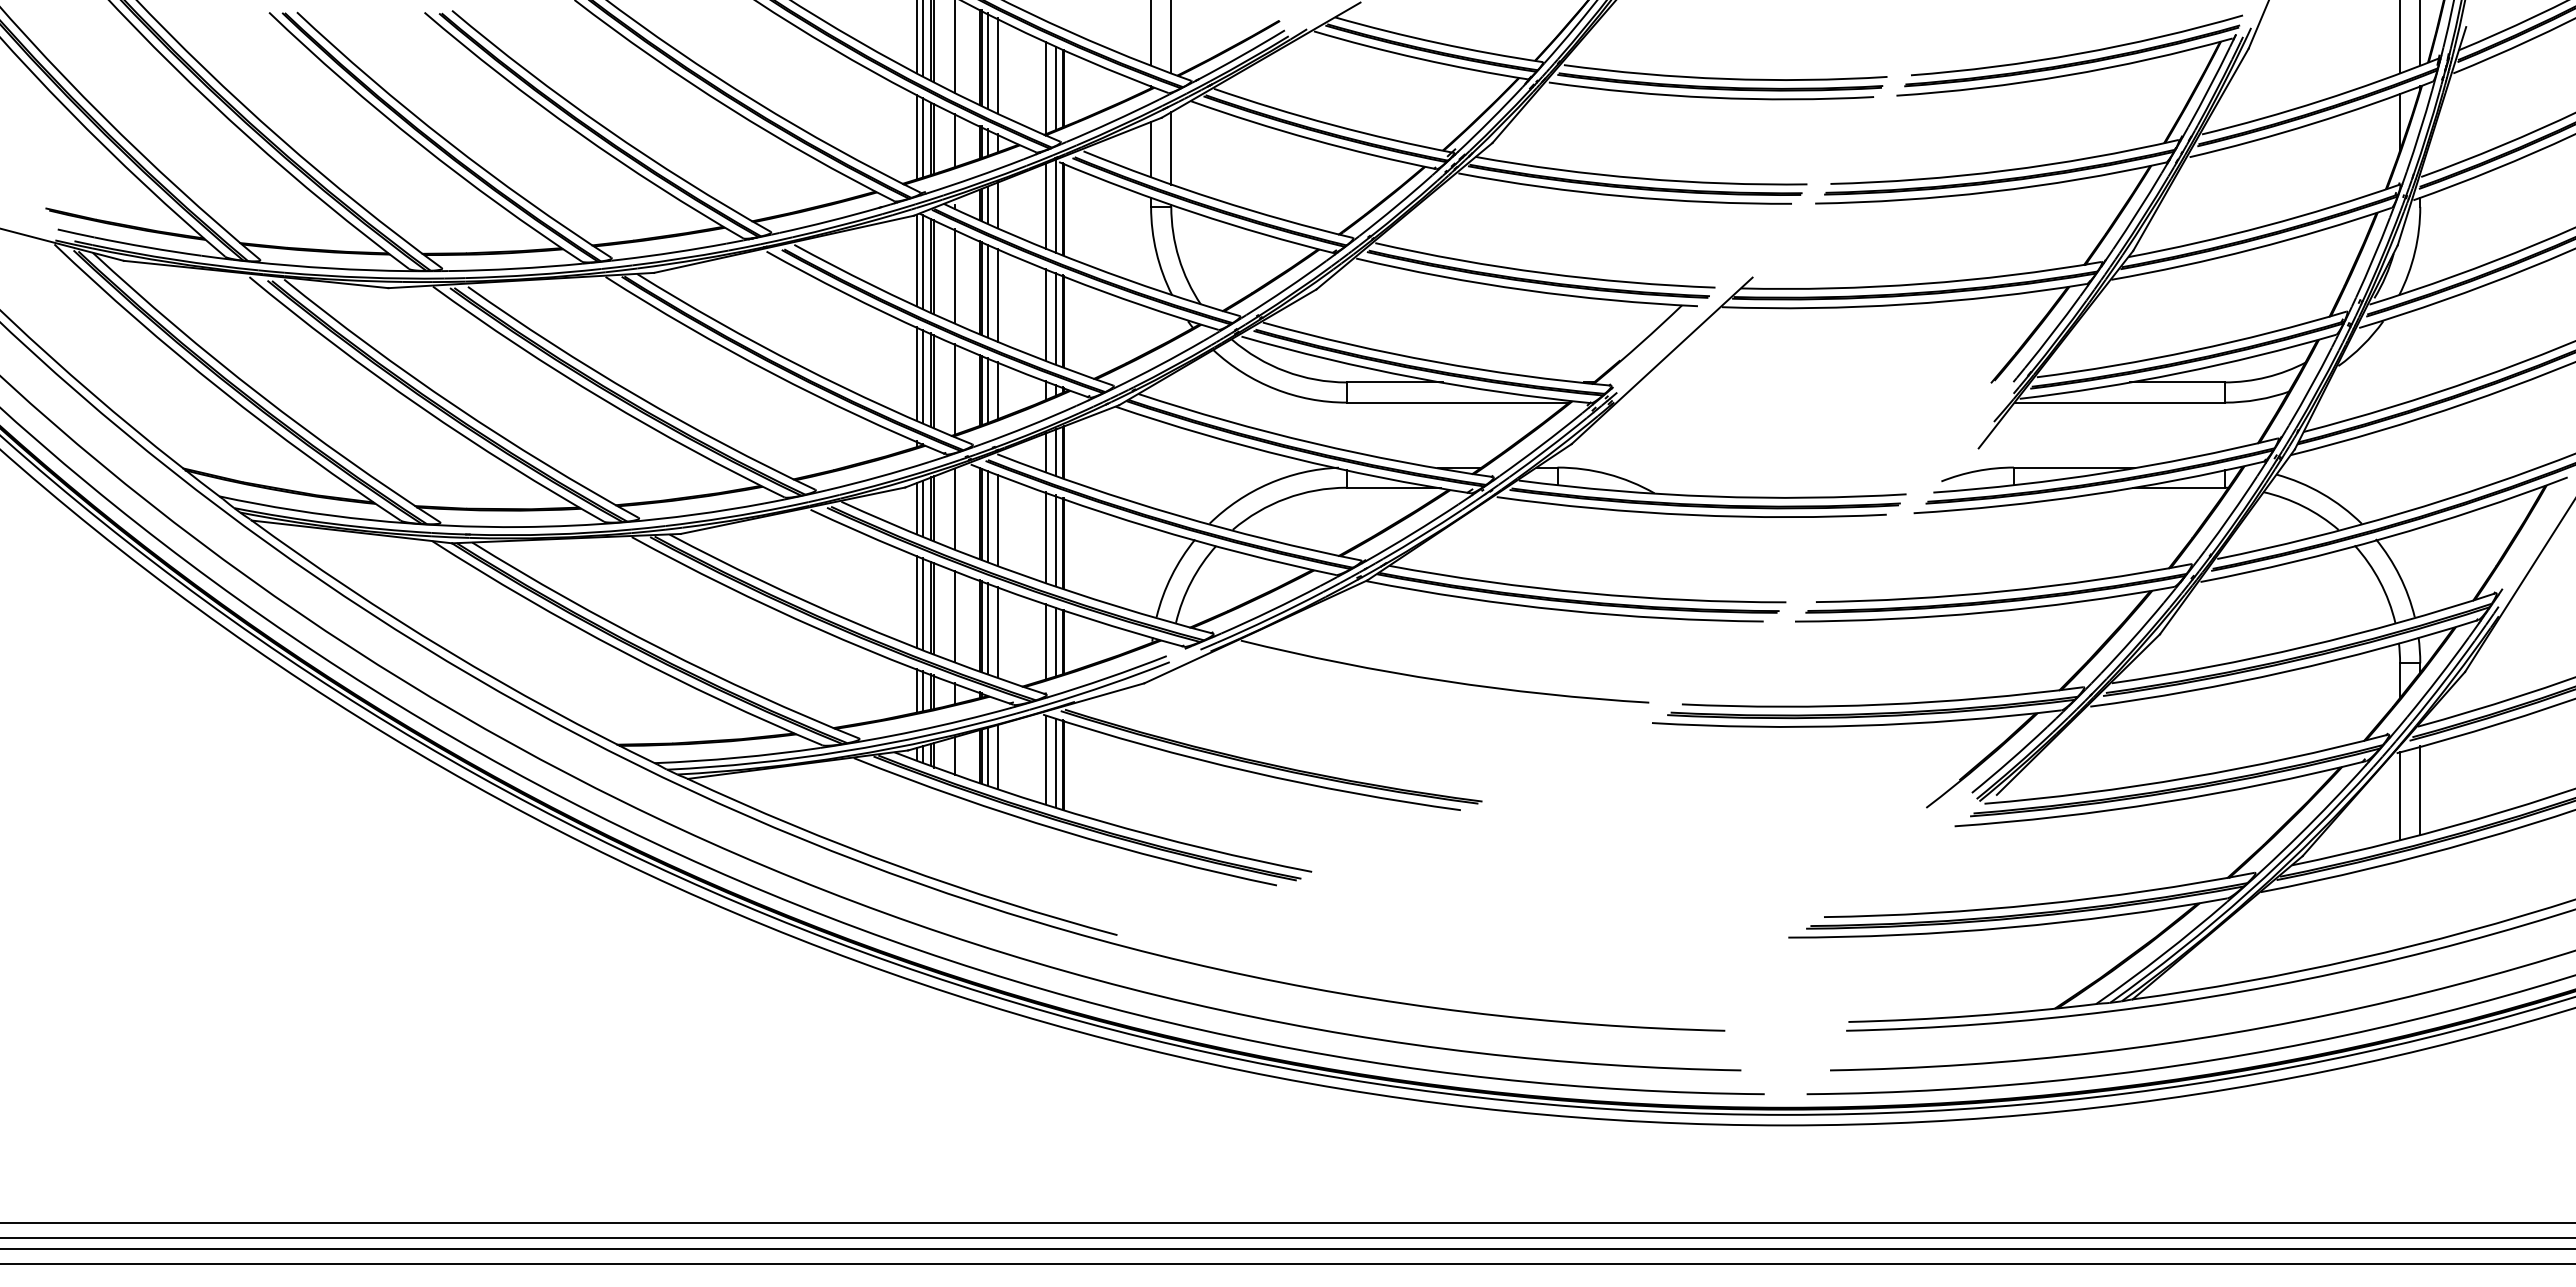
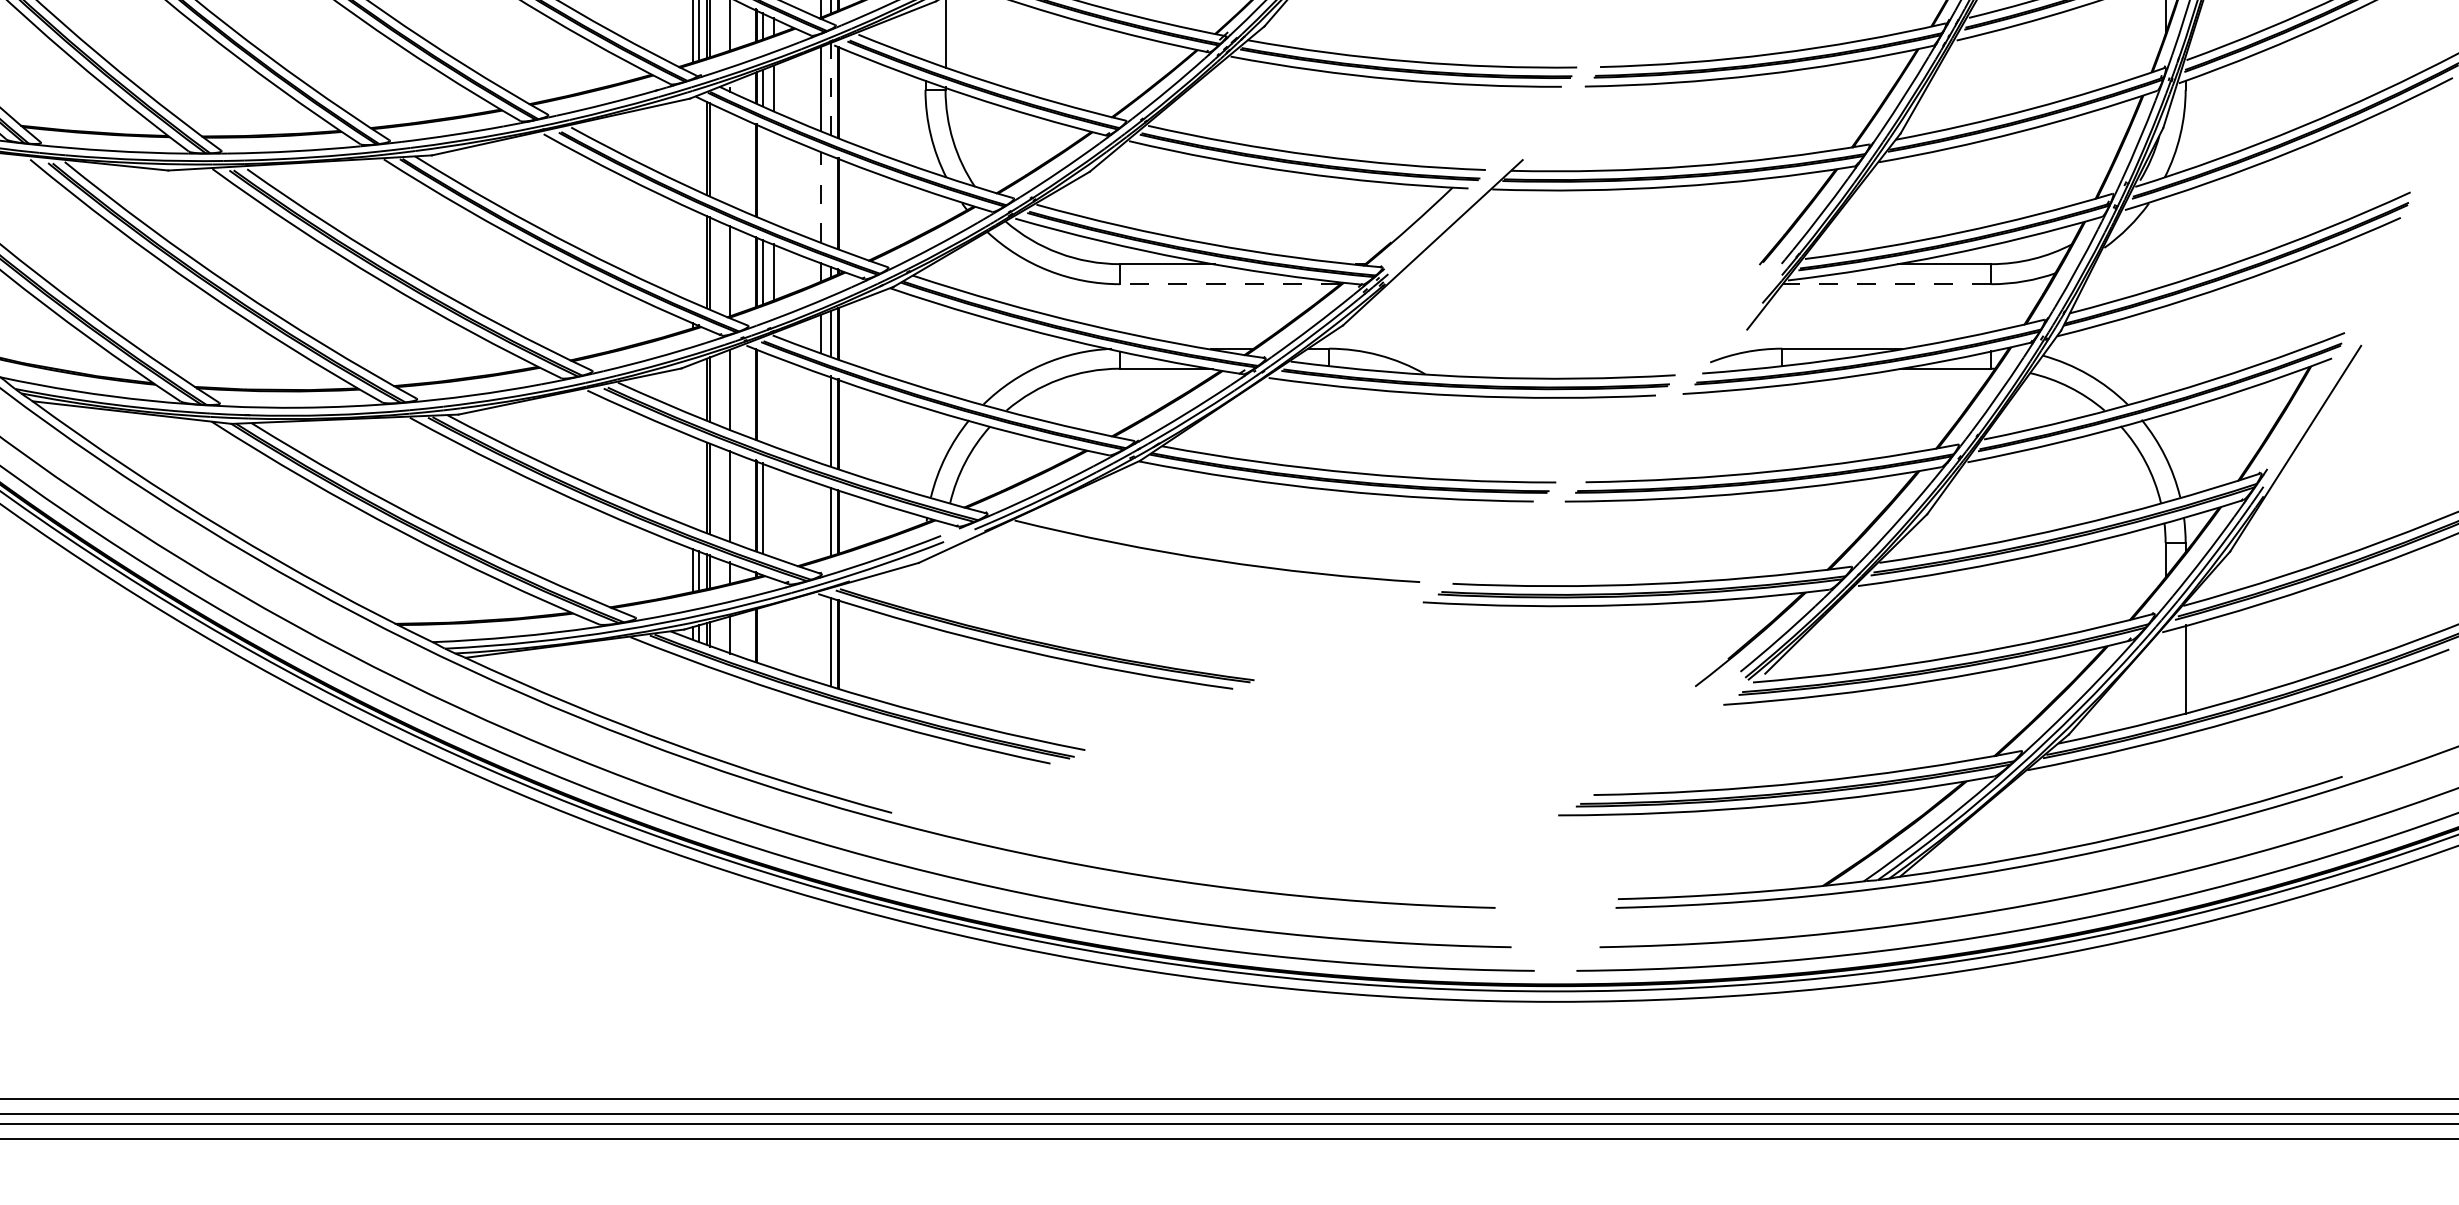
line: (1151, 149) -> (925, 32), removed
line: (1056, 206) -> (831, 89), solid -> dashed
line: (916, 260) -> (692, 143), removed
line: (922, 261) -> (698, 144), removed
line: (954, 275) -> (730, 157), removed
line: (987, 290) -> (763, 172), removed
line: (998, 295) -> (773, 177), removed
line: (1046, 314) -> (821, 196), solid -> dashed
line: (1056, 318) -> (831, 200), removed
line: (916, 373) -> (692, 255), removed
line: (922, 375) -> (698, 257), removed
line: (1457, 402) -> (1229, 284), solid -> dashed
line: (2119, 402) -> (1887, 284), solid -> dashed
line: (916, 508) -> (692, 389), removed
line: (922, 508) -> (698, 389), removed
line: (987, 515) -> (763, 396), removed
line: (998, 519) -> (773, 400), removed
line: (1046, 537) -> (821, 418), removed
line: (916, 601) -> (692, 481), removed
line: (922, 604) -> (698, 484), removed
line: (998, 631) -> (773, 511), removed
line: (1046, 641) -> (821, 521), removed
line: (987, 755) -> (763, 634), removed
line: (998, 755) -> (773, 634), removed
line: (1046, 759) -> (821, 638), removed
line: (2400, 795) -> (2166, 674), removed

